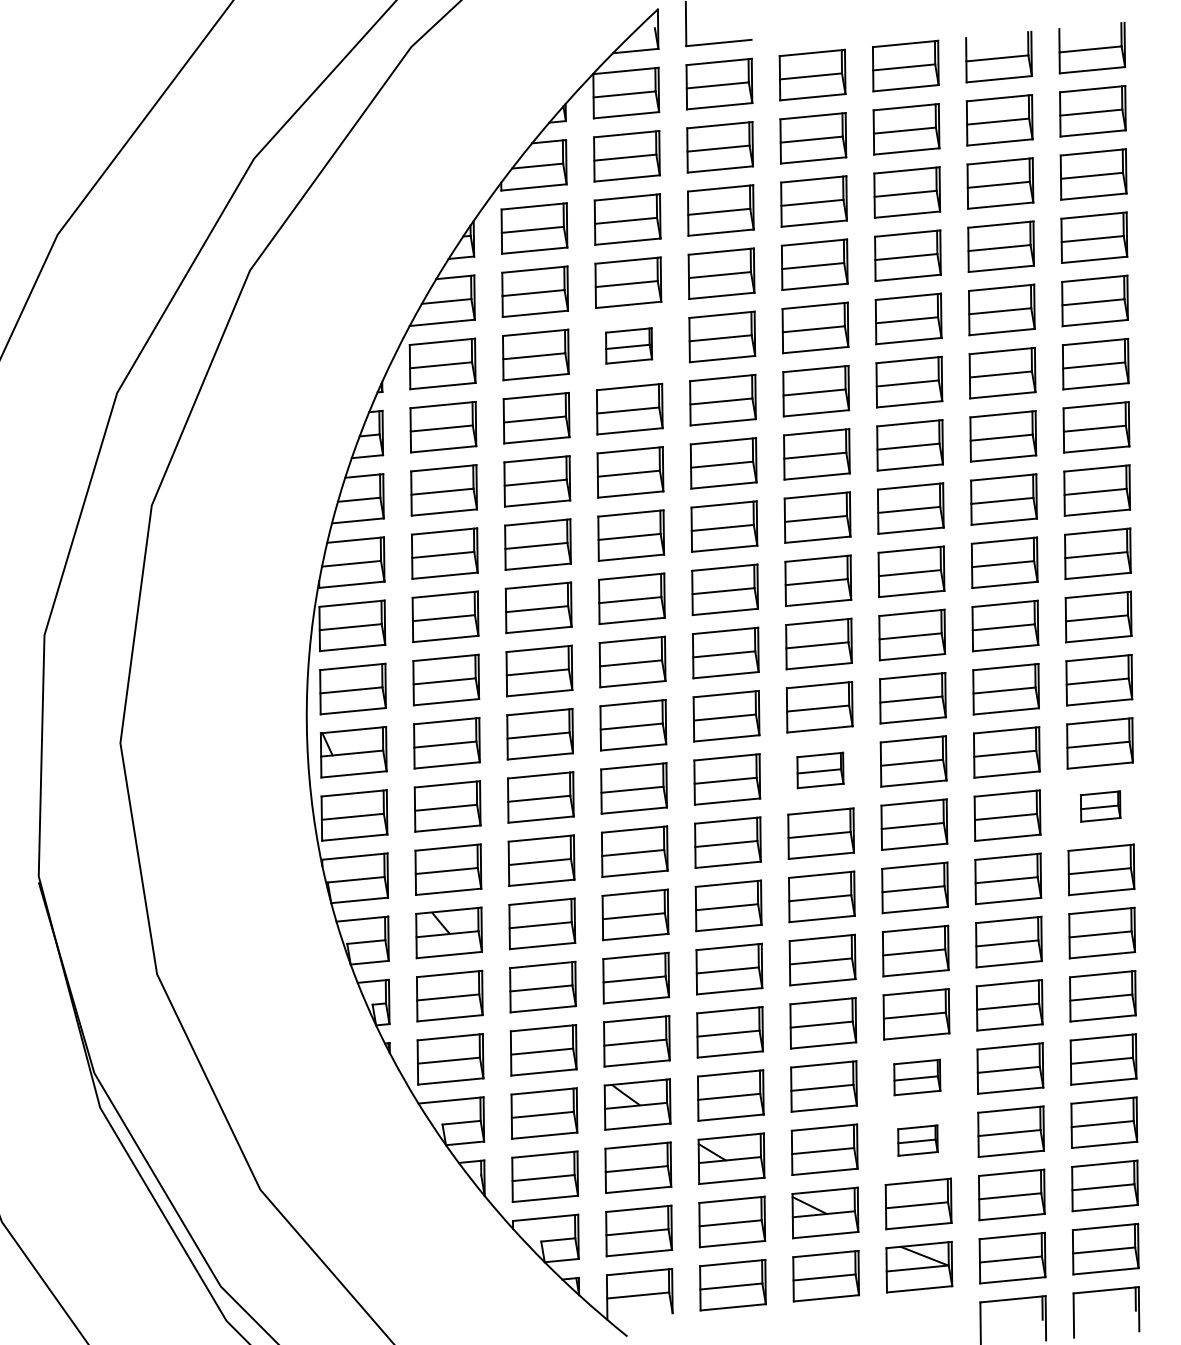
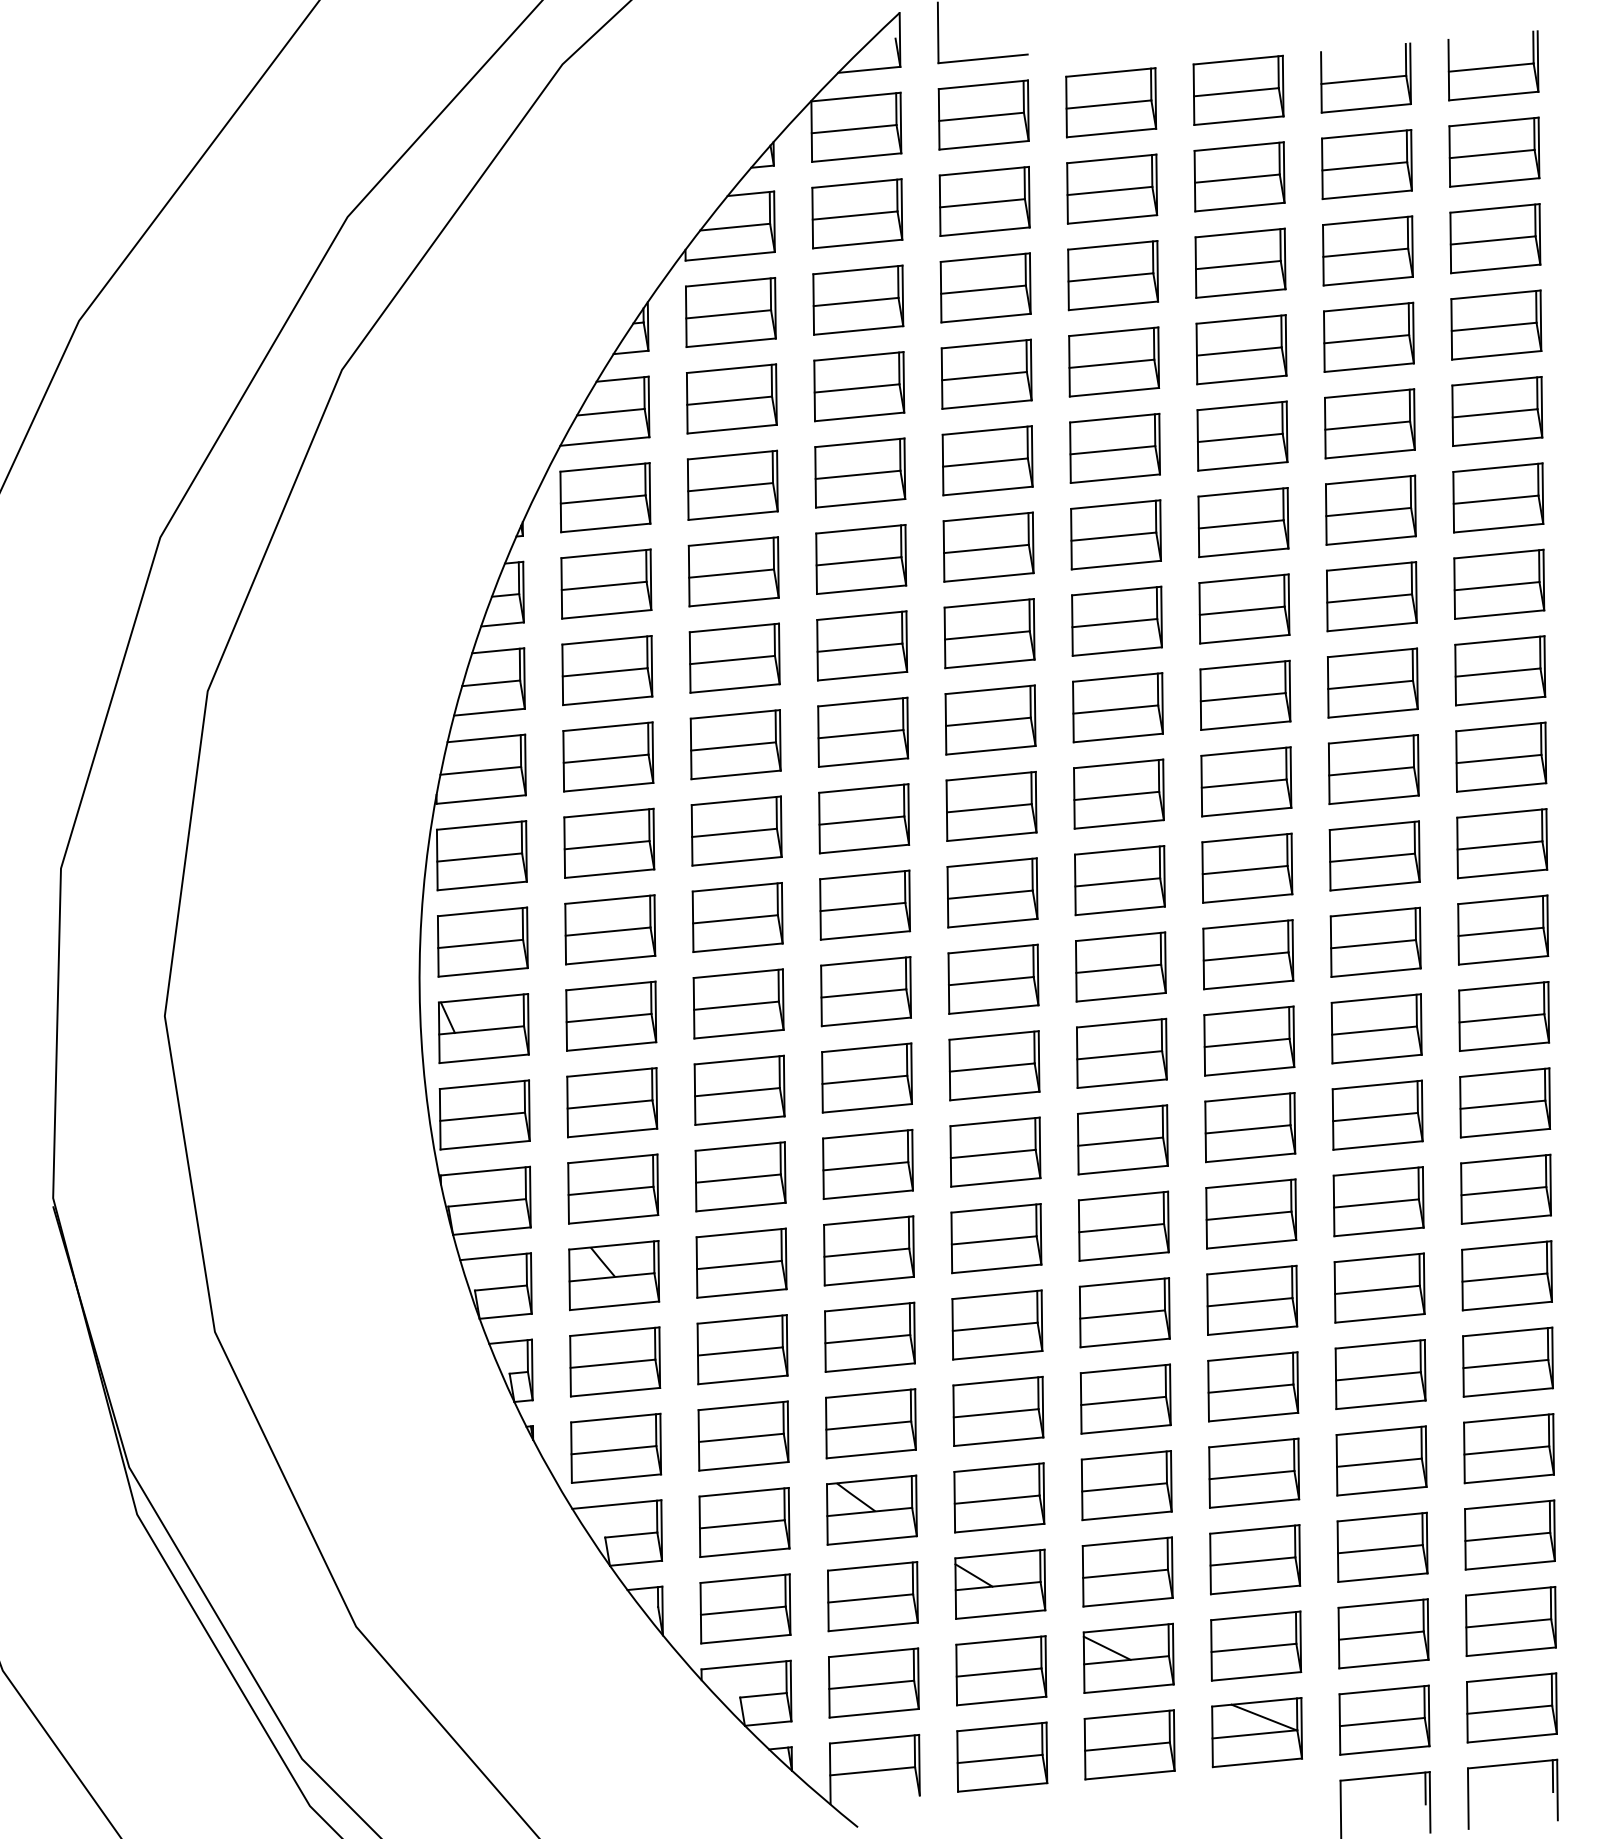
part: (628, 345) -> (859, 472), size x1.43
part: (820, 770) -> (1121, 1053), size x1.43
part: (1100, 806) -> (1504, 1102), size x1.67
part: (917, 1077) -> (1254, 1473), size x1.43
part: (917, 1140) -> (1254, 1559), size x1.67

